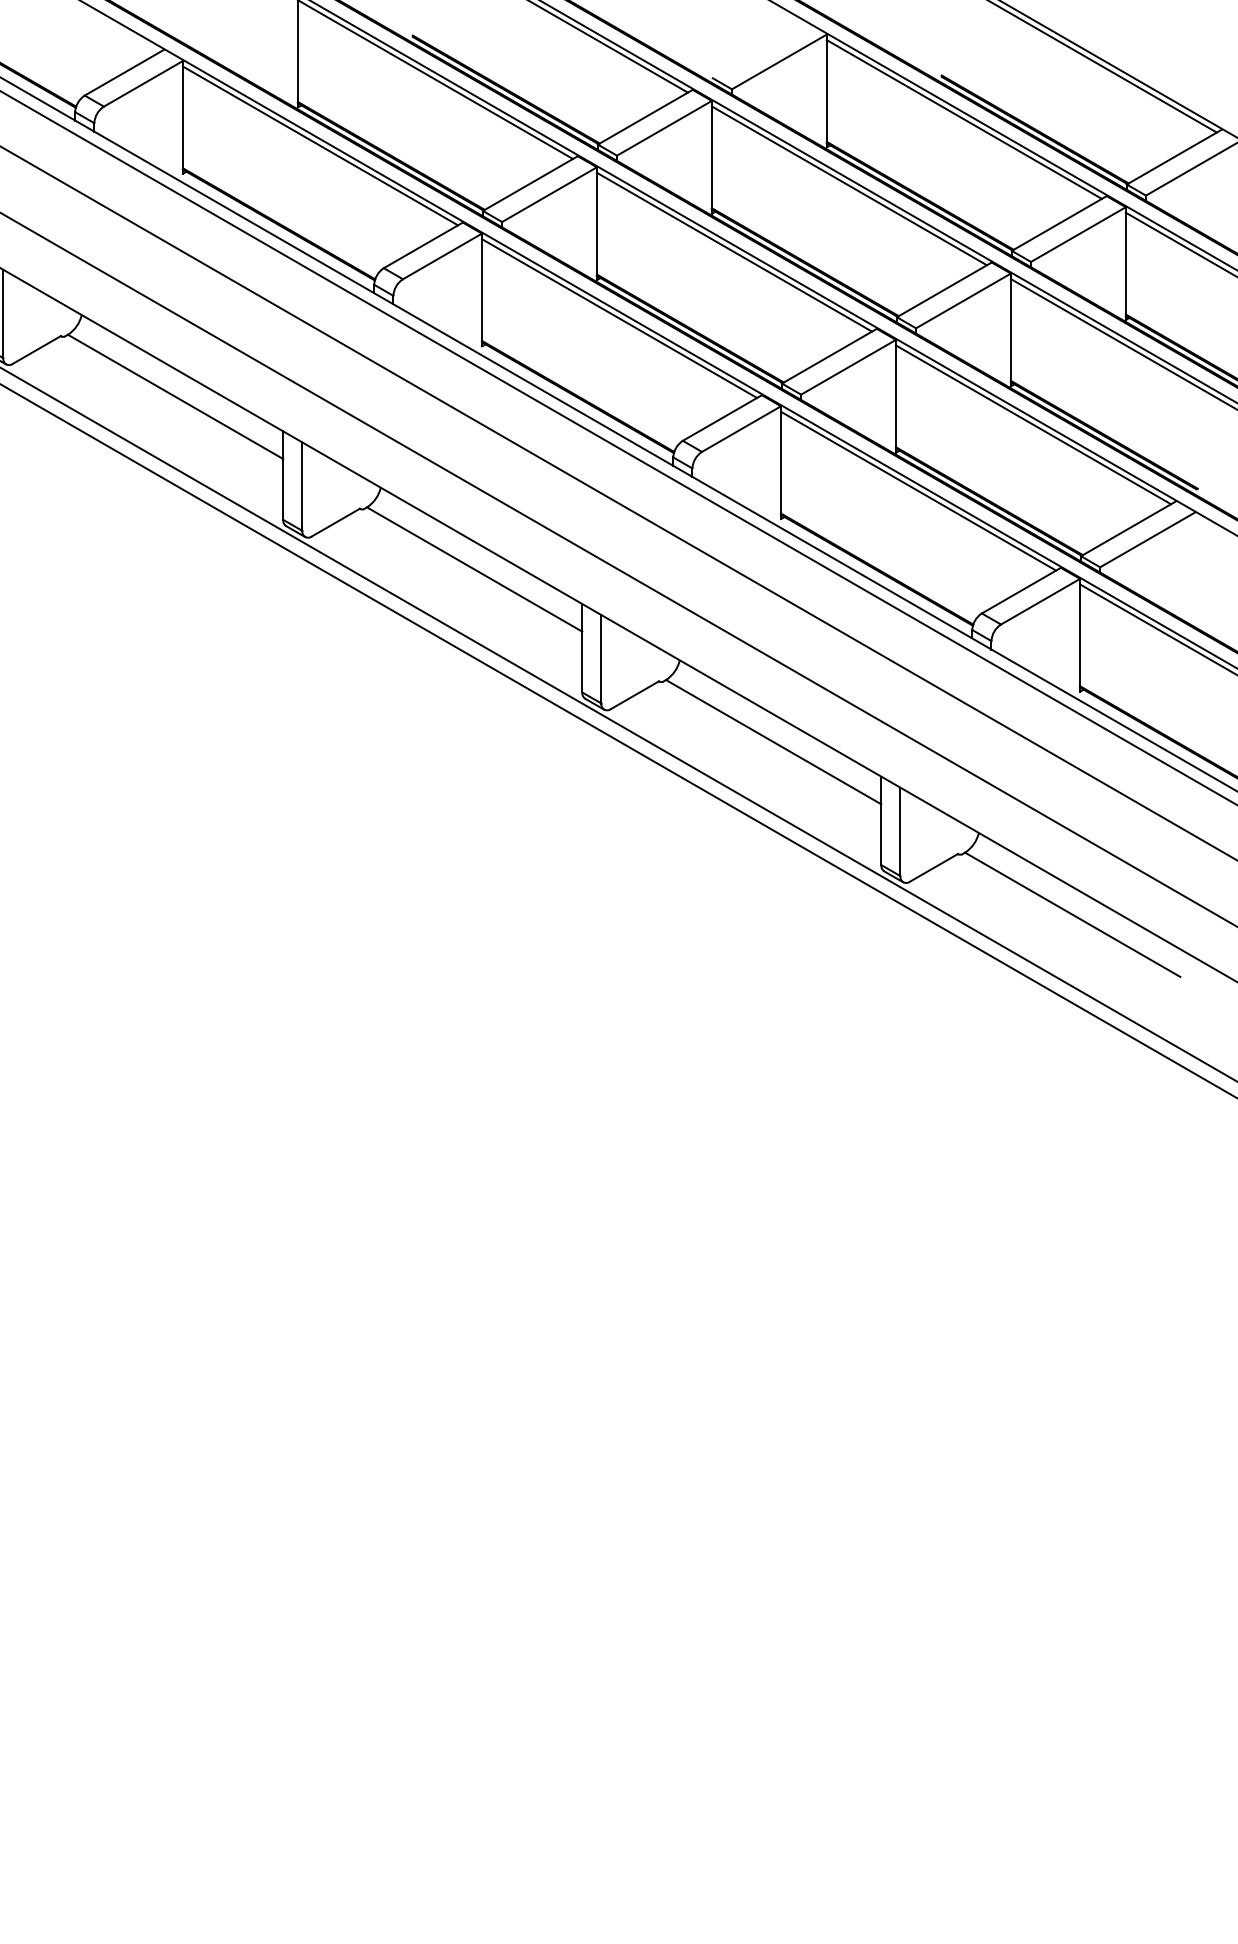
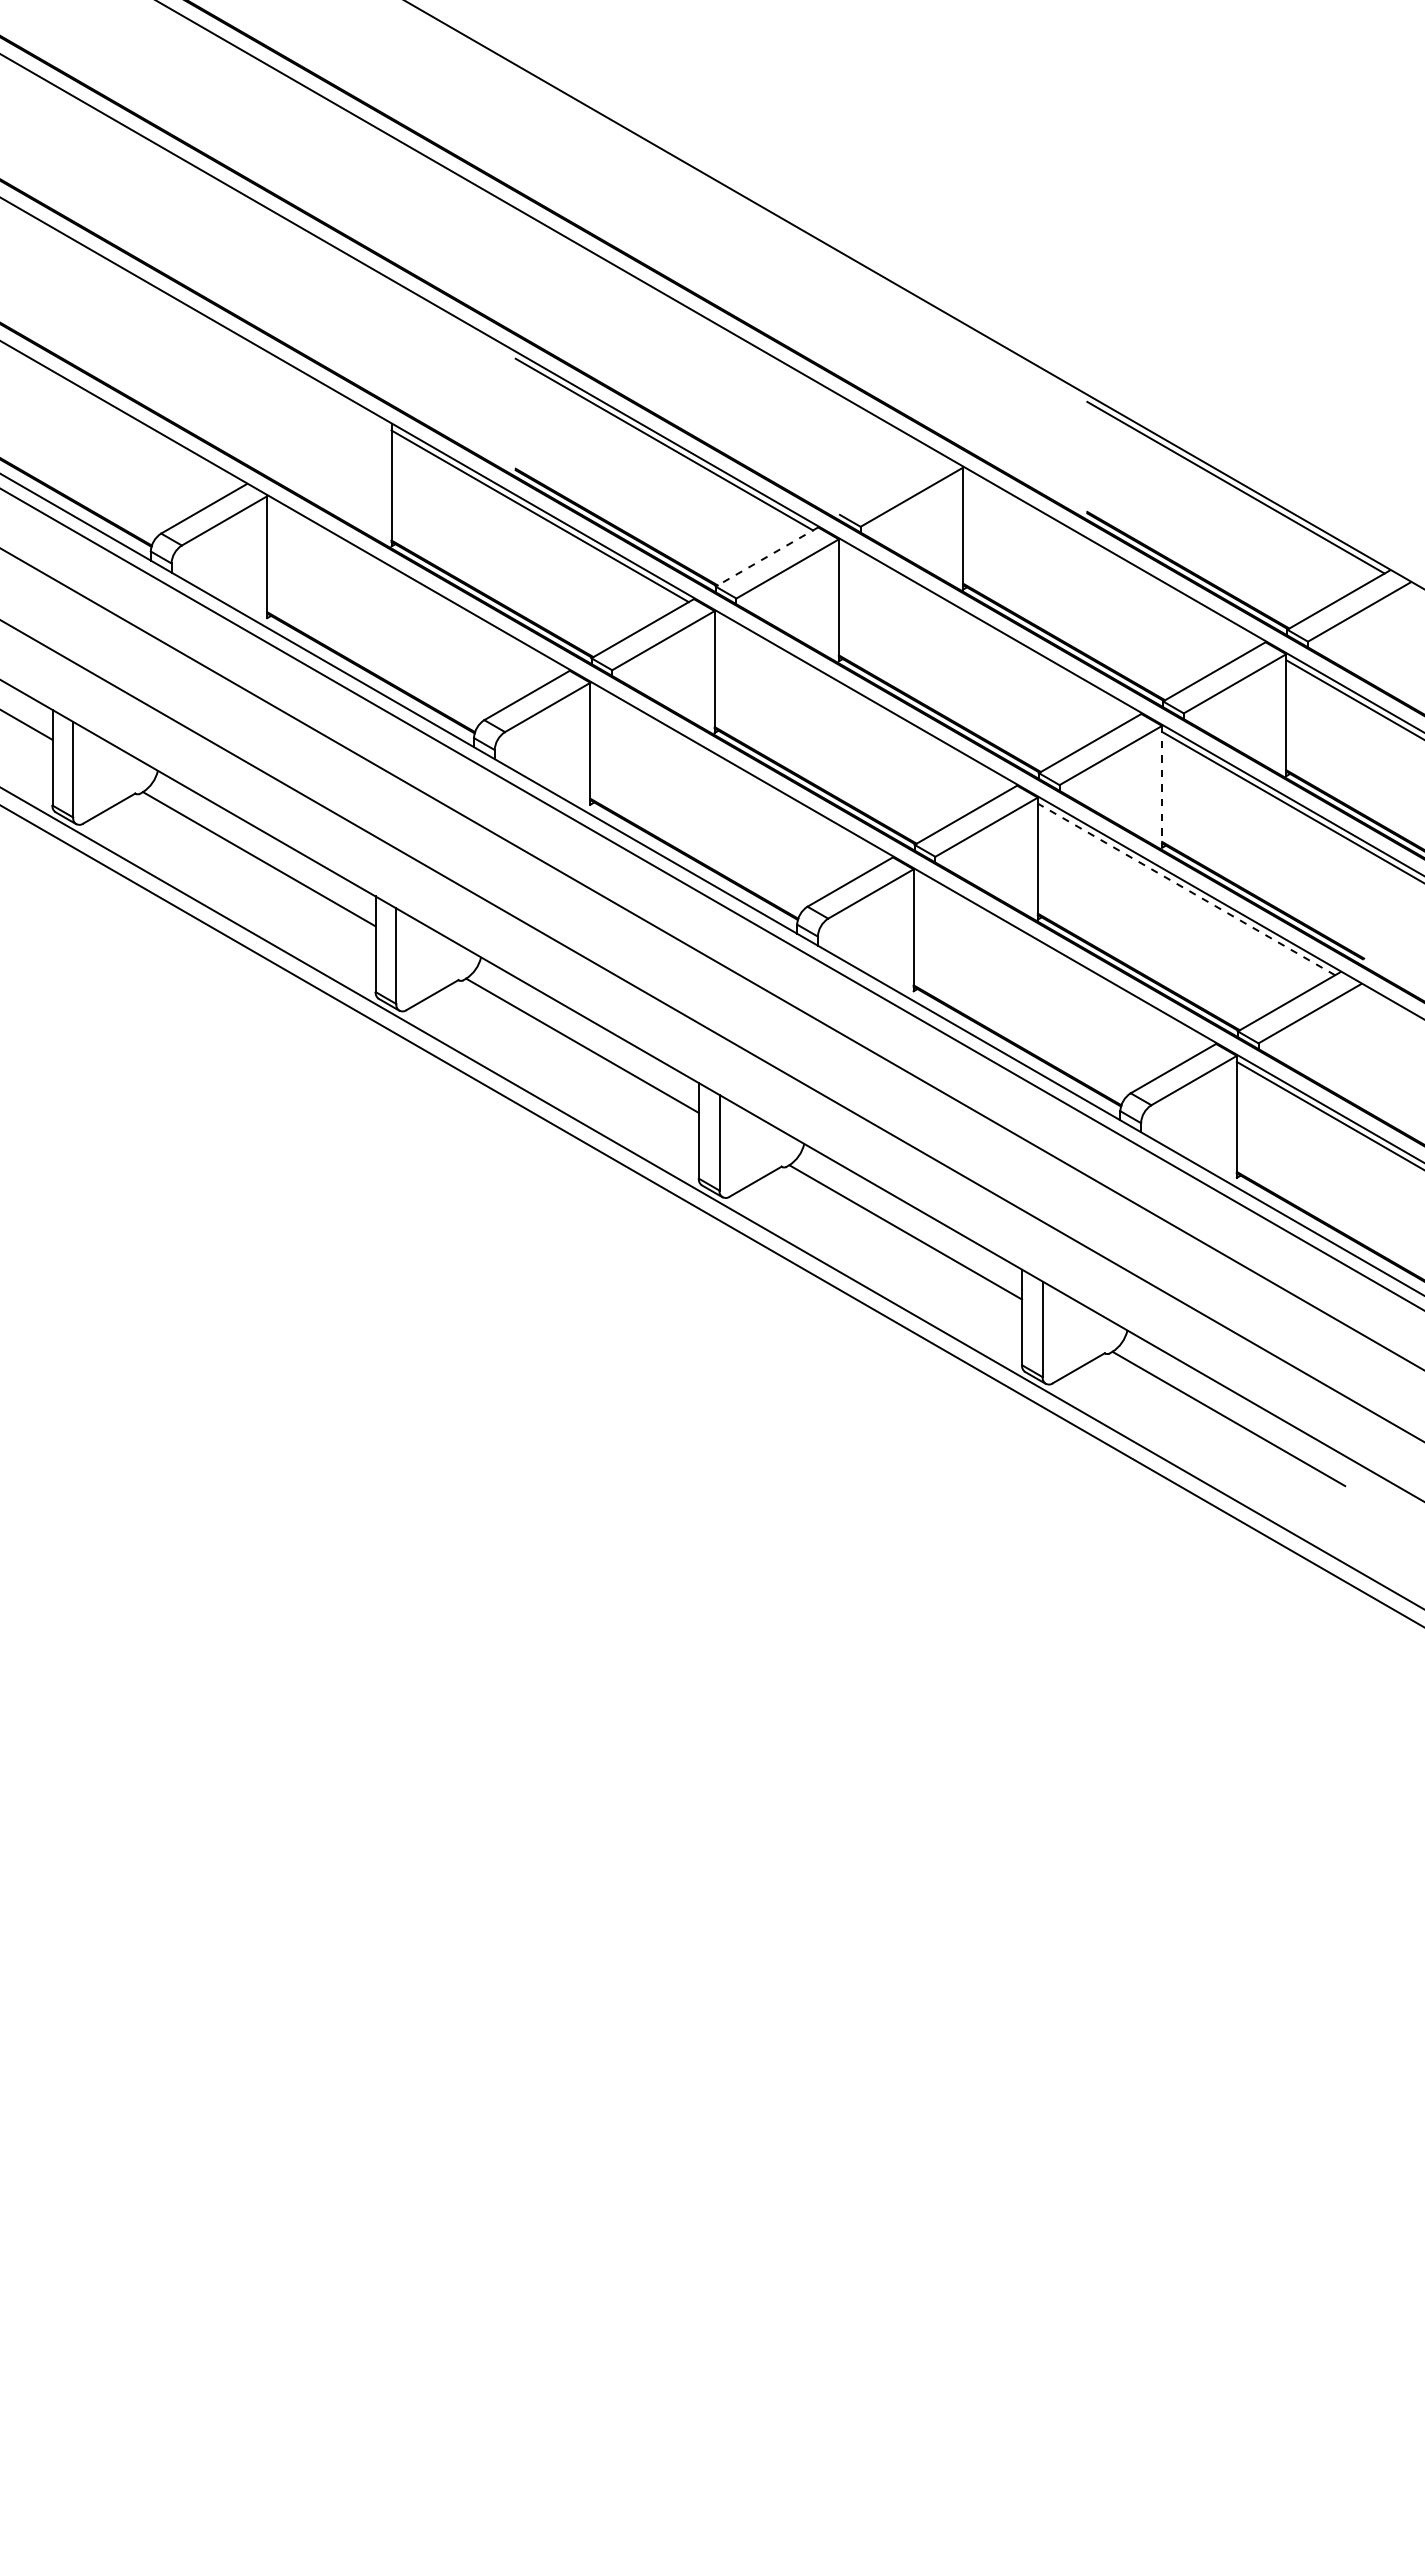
line: (644, 117) -> (766, 557), solid -> dashed
line: (964, 119) -> (1111, 559), removed
line: (320, 145) -> (415, 587), removed
line: (849, 185) -> (987, 630), removed
line: (733, 251) -> (862, 702), removed
line: (618, 318) -> (738, 774), removed
line: (1011, 329) -> (1162, 786), solid -> dashed
line: (1033, 424) -> (1186, 889), solid -> dashed
line: (917, 490) -> (1061, 960), removed

